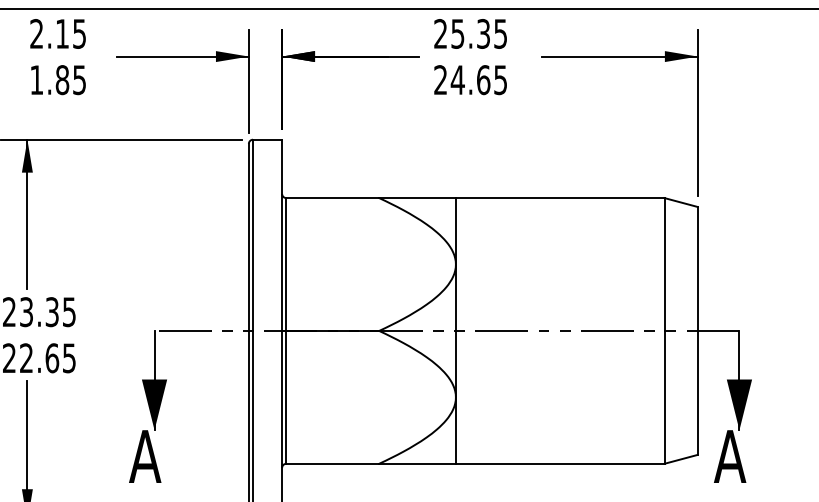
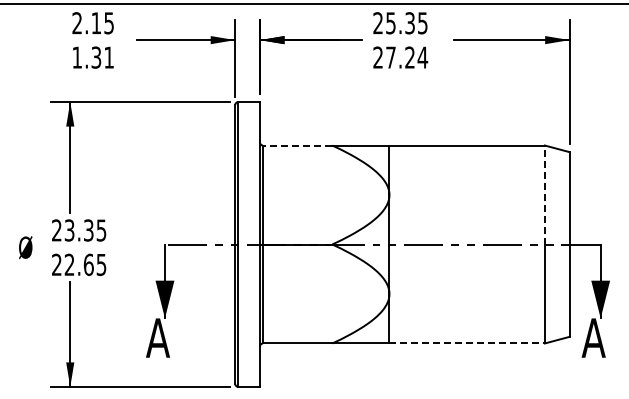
text: (70, 79) -> (102, 57), 1.85 -> 1.31
text: (478, 79) -> (406, 57), 24.65 -> 27.24
line: (332, 198) -> (297, 145), solid -> dashed
line: (664, 263) -> (544, 194), solid -> dashed
line: (560, 463) -> (467, 343), solid -> dashed

